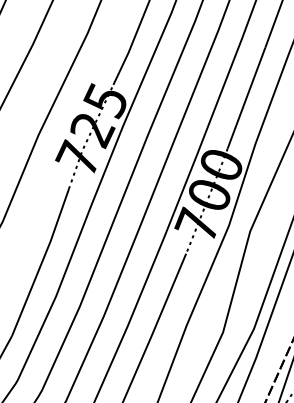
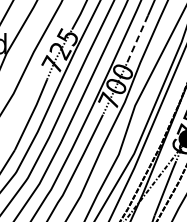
line: (246, 97) -> (137, 39), solid -> dashed

